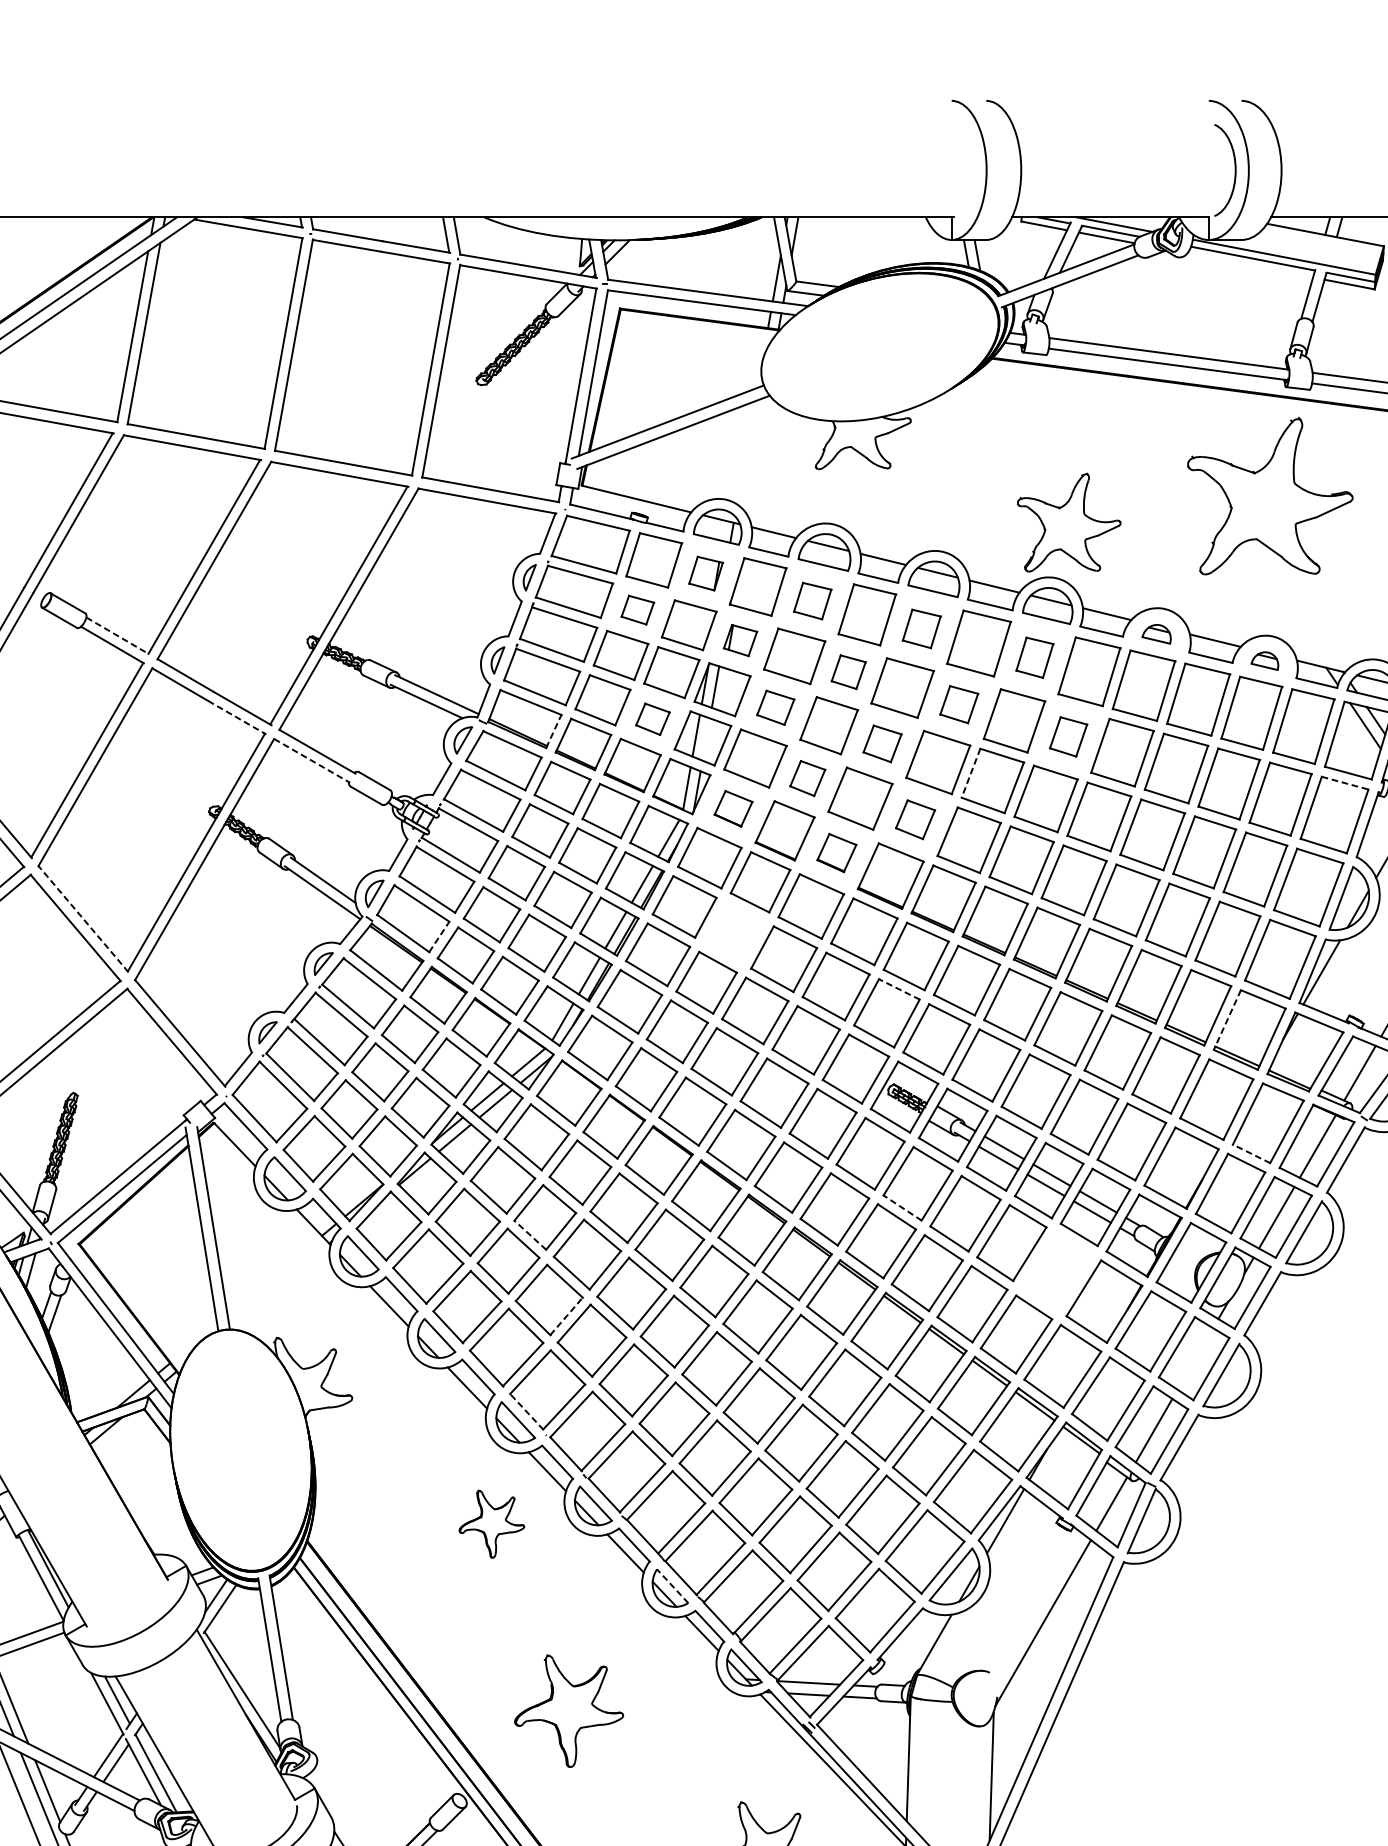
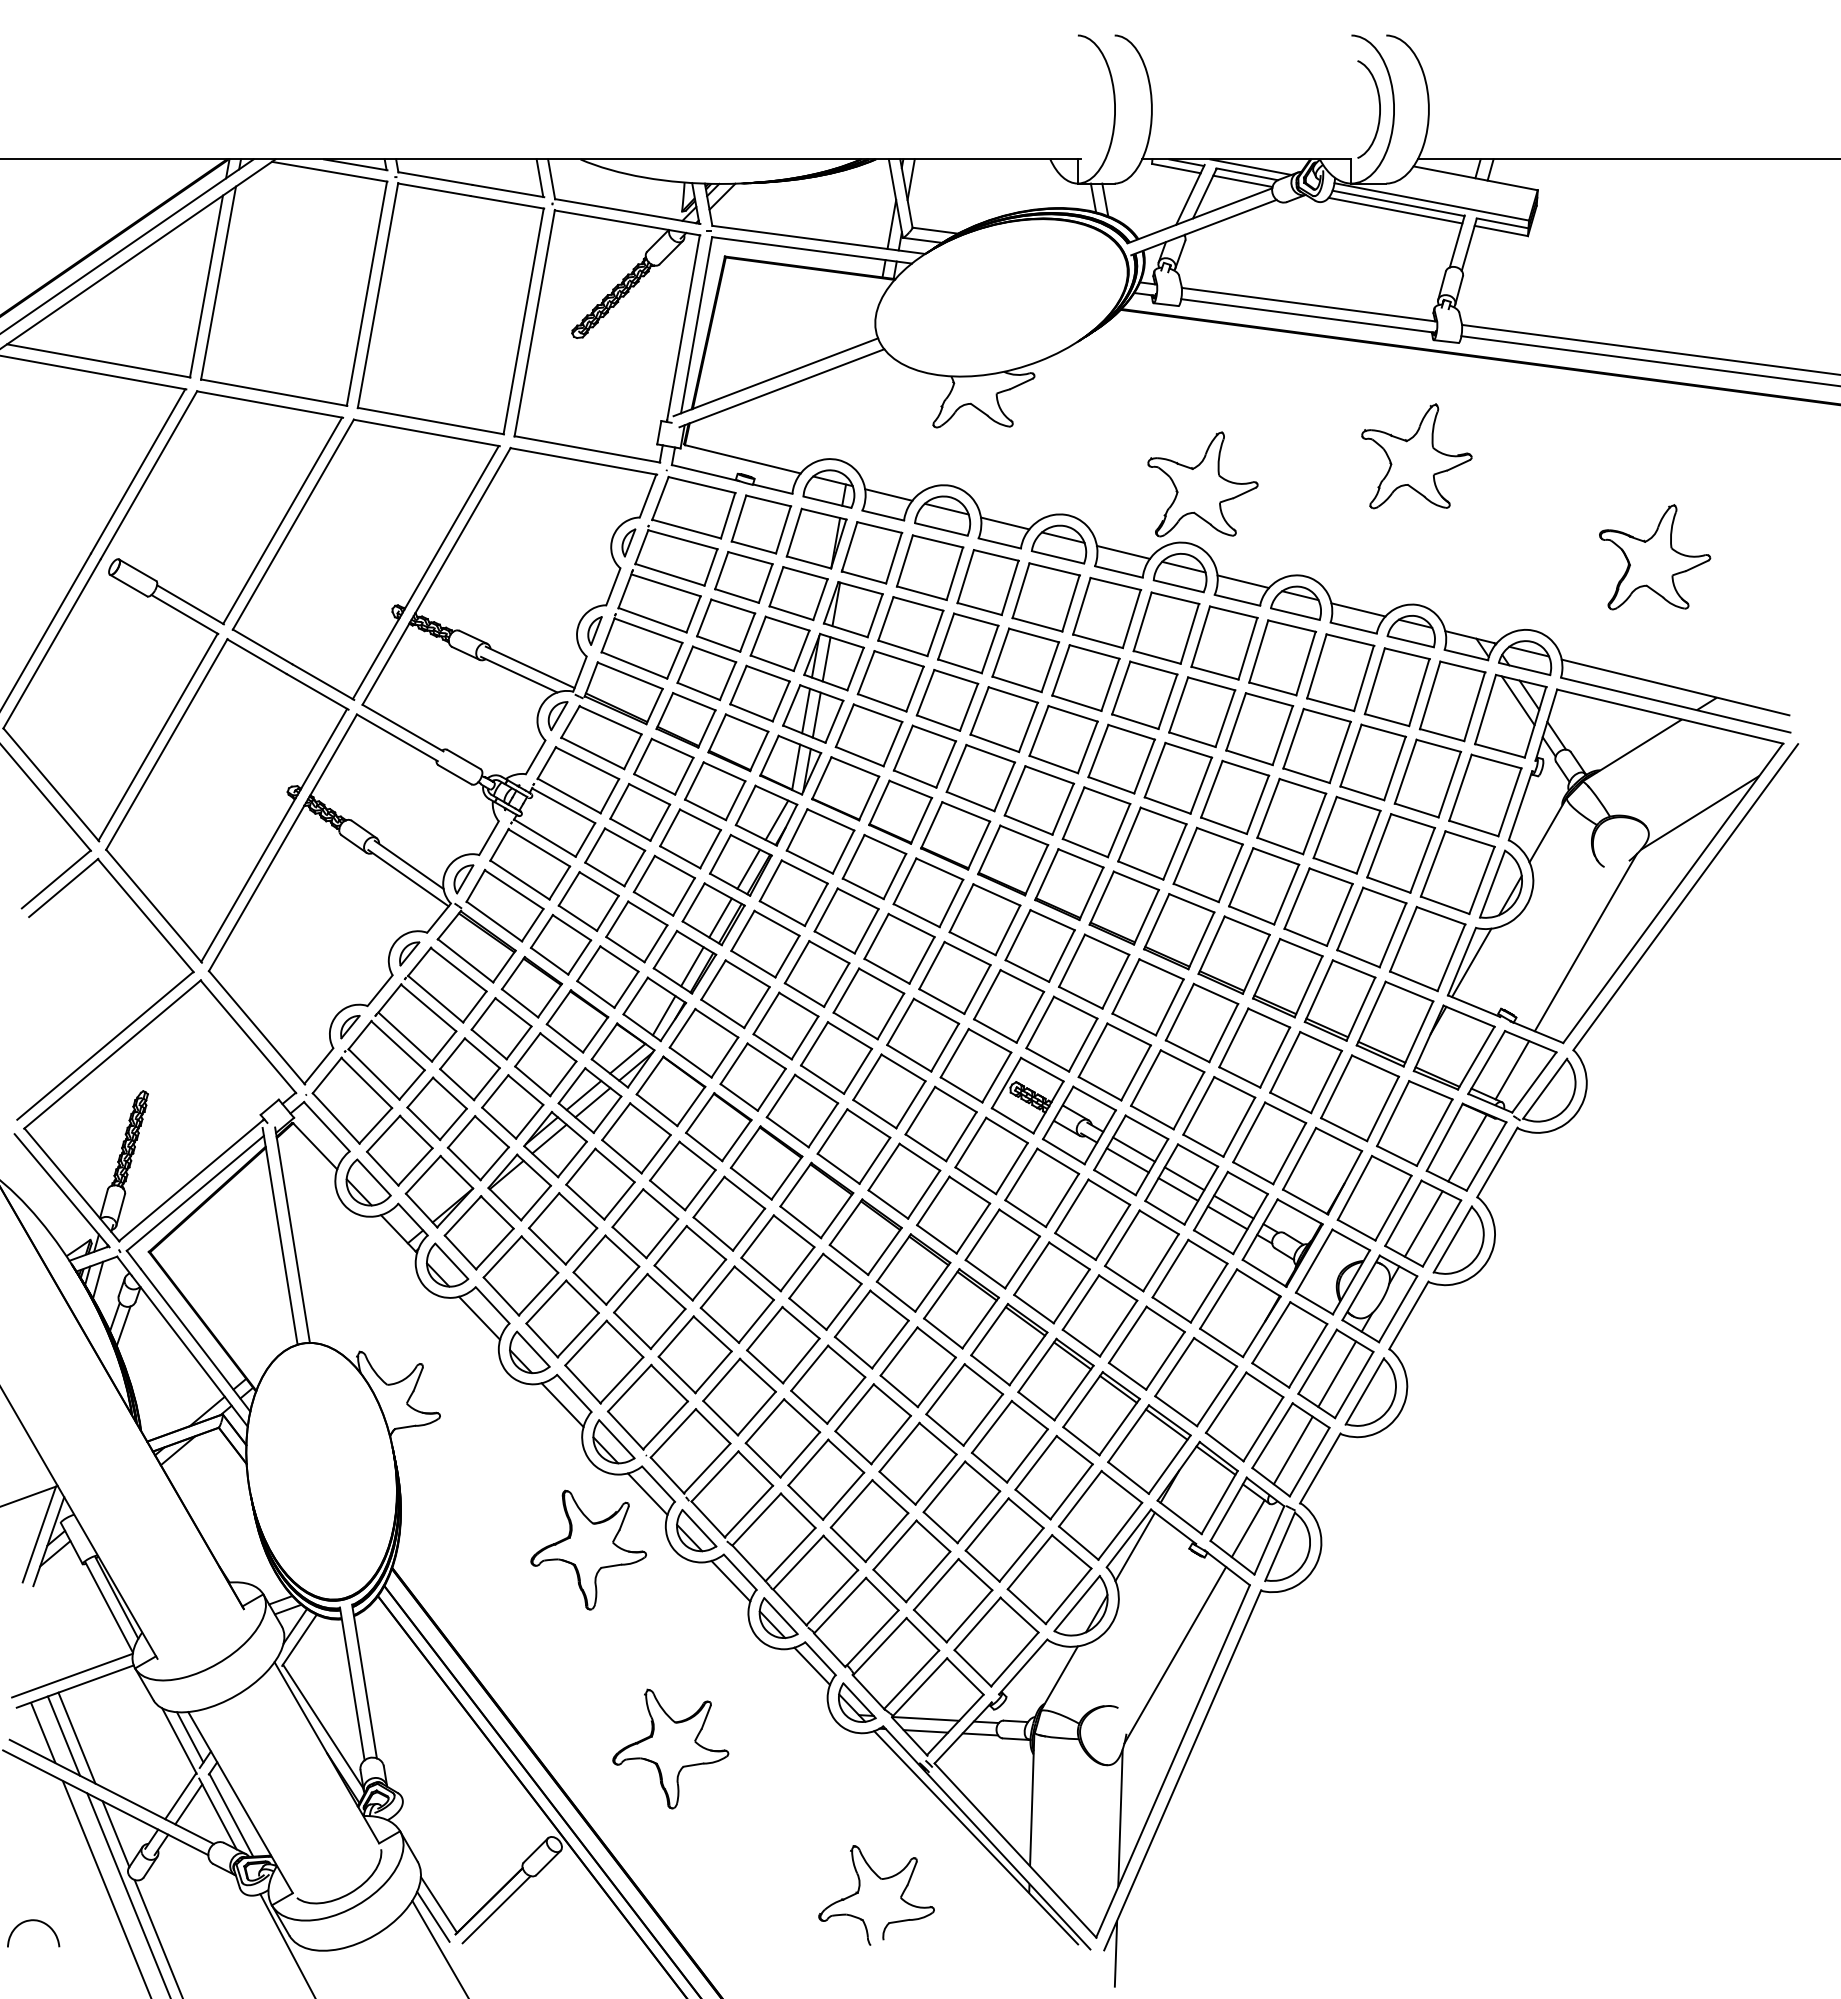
line: (1250, 265) -> (1395, 210), added
part: (1269, 496) -> (1416, 456), size x0.62
part: (706, 573) -> (816, 538), size x1.67
part: (812, 600) -> (929, 567), size x1.67
part: (637, 610) -> (743, 577), size x1.67
part: (921, 629) -> (1045, 597), size x1.67
part: (1156, 633) -> (1295, 602), size x1.67
line: (117, 635) -> (190, 604), dashed -> solid
part: (739, 640) -> (852, 609), size x1.67
part: (1034, 657) -> (1166, 627), size x1.67
part: (1264, 660) -> (1410, 631), size x1.67
part: (848, 672) -> (968, 643), size x1.67
part: (958, 704) -> (1085, 677), size x1.67
part: (775, 707) -> (890, 681), size x1.67
line: (237, 717) -> (317, 691), dashed -> solid
part: (652, 719) -> (759, 693), size x1.67
line: (553, 731) -> (654, 706), dashed -> solid
part: (1068, 737) -> (1202, 712), size x1.67
line: (706, 738) -> (816, 714), added
part: (882, 743) -> (1004, 719), size x1.67
line: (312, 760) -> (397, 737), dashed -> solid
line: (971, 773) -> (1098, 751), dashed -> solid
part: (807, 778) -> (924, 756), size x1.67
line: (1345, 783) -> (1496, 761), dashed -> solid
part: (733, 808) -> (845, 788), size x1.67
part: (915, 819) -> (1039, 800), size x1.67
part: (836, 852) -> (955, 835), size x1.67
line: (82, 918) -> (153, 905), dashed -> solid
part: (734, 932) -> (846, 920), added
line: (439, 936) -> (532, 924), dashed -> solid
line: (898, 988) -> (1021, 980), dashed -> solid
line: (1227, 1020) -> (1371, 1014), dashed -> solid
line: (1251, 1153) -> (1396, 1155), dashed -> solid
line: (902, 1207) -> (1025, 1213), dashed -> solid
line: (530, 1235) -> (629, 1242), dashed -> solid
part: (1056, 1270) -> (1189, 1280), added
line: (566, 1315) -> (668, 1328), dashed -> solid
line: (1195, 1358) -> (1337, 1373), added
line: (526, 1411) -> (625, 1430), dashed -> solid
part: (491, 1523) -> (588, 1549), size x1.67
line: (673, 1586) -> (781, 1616), dashed -> solid

